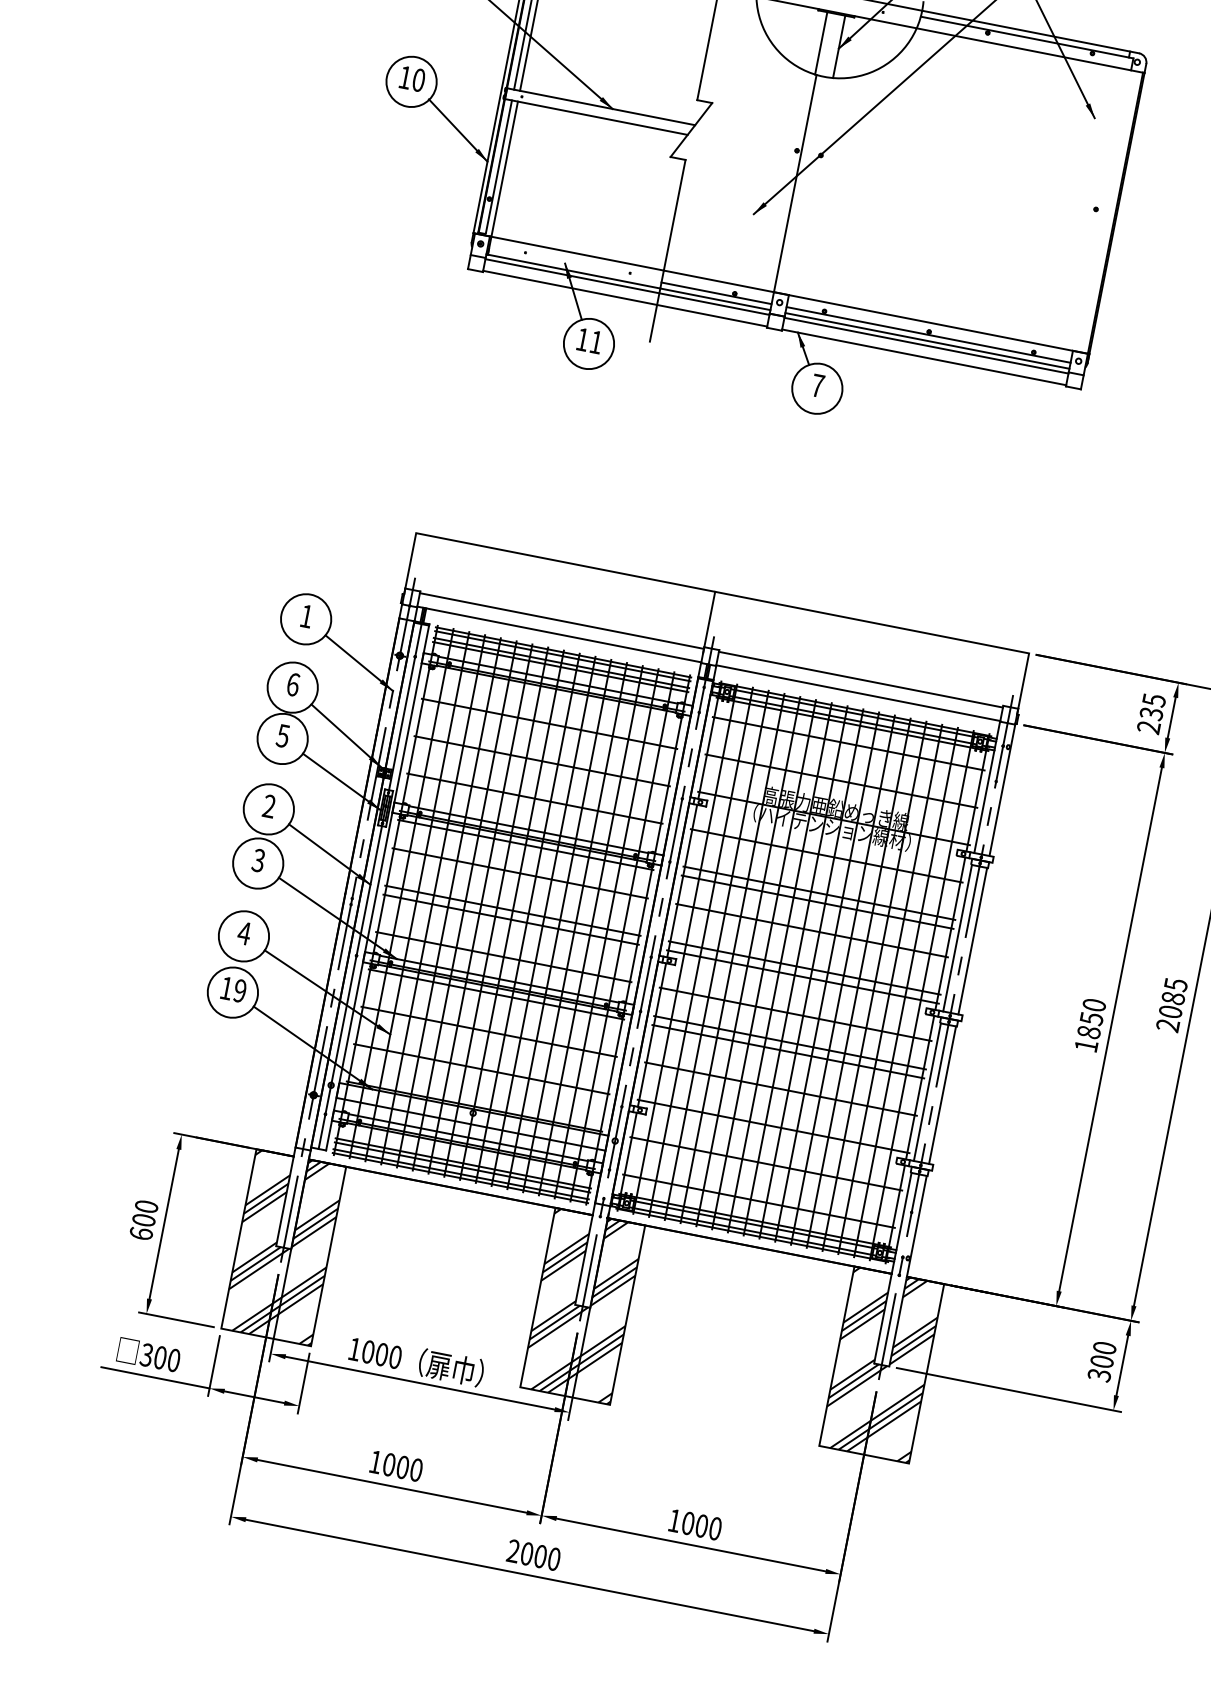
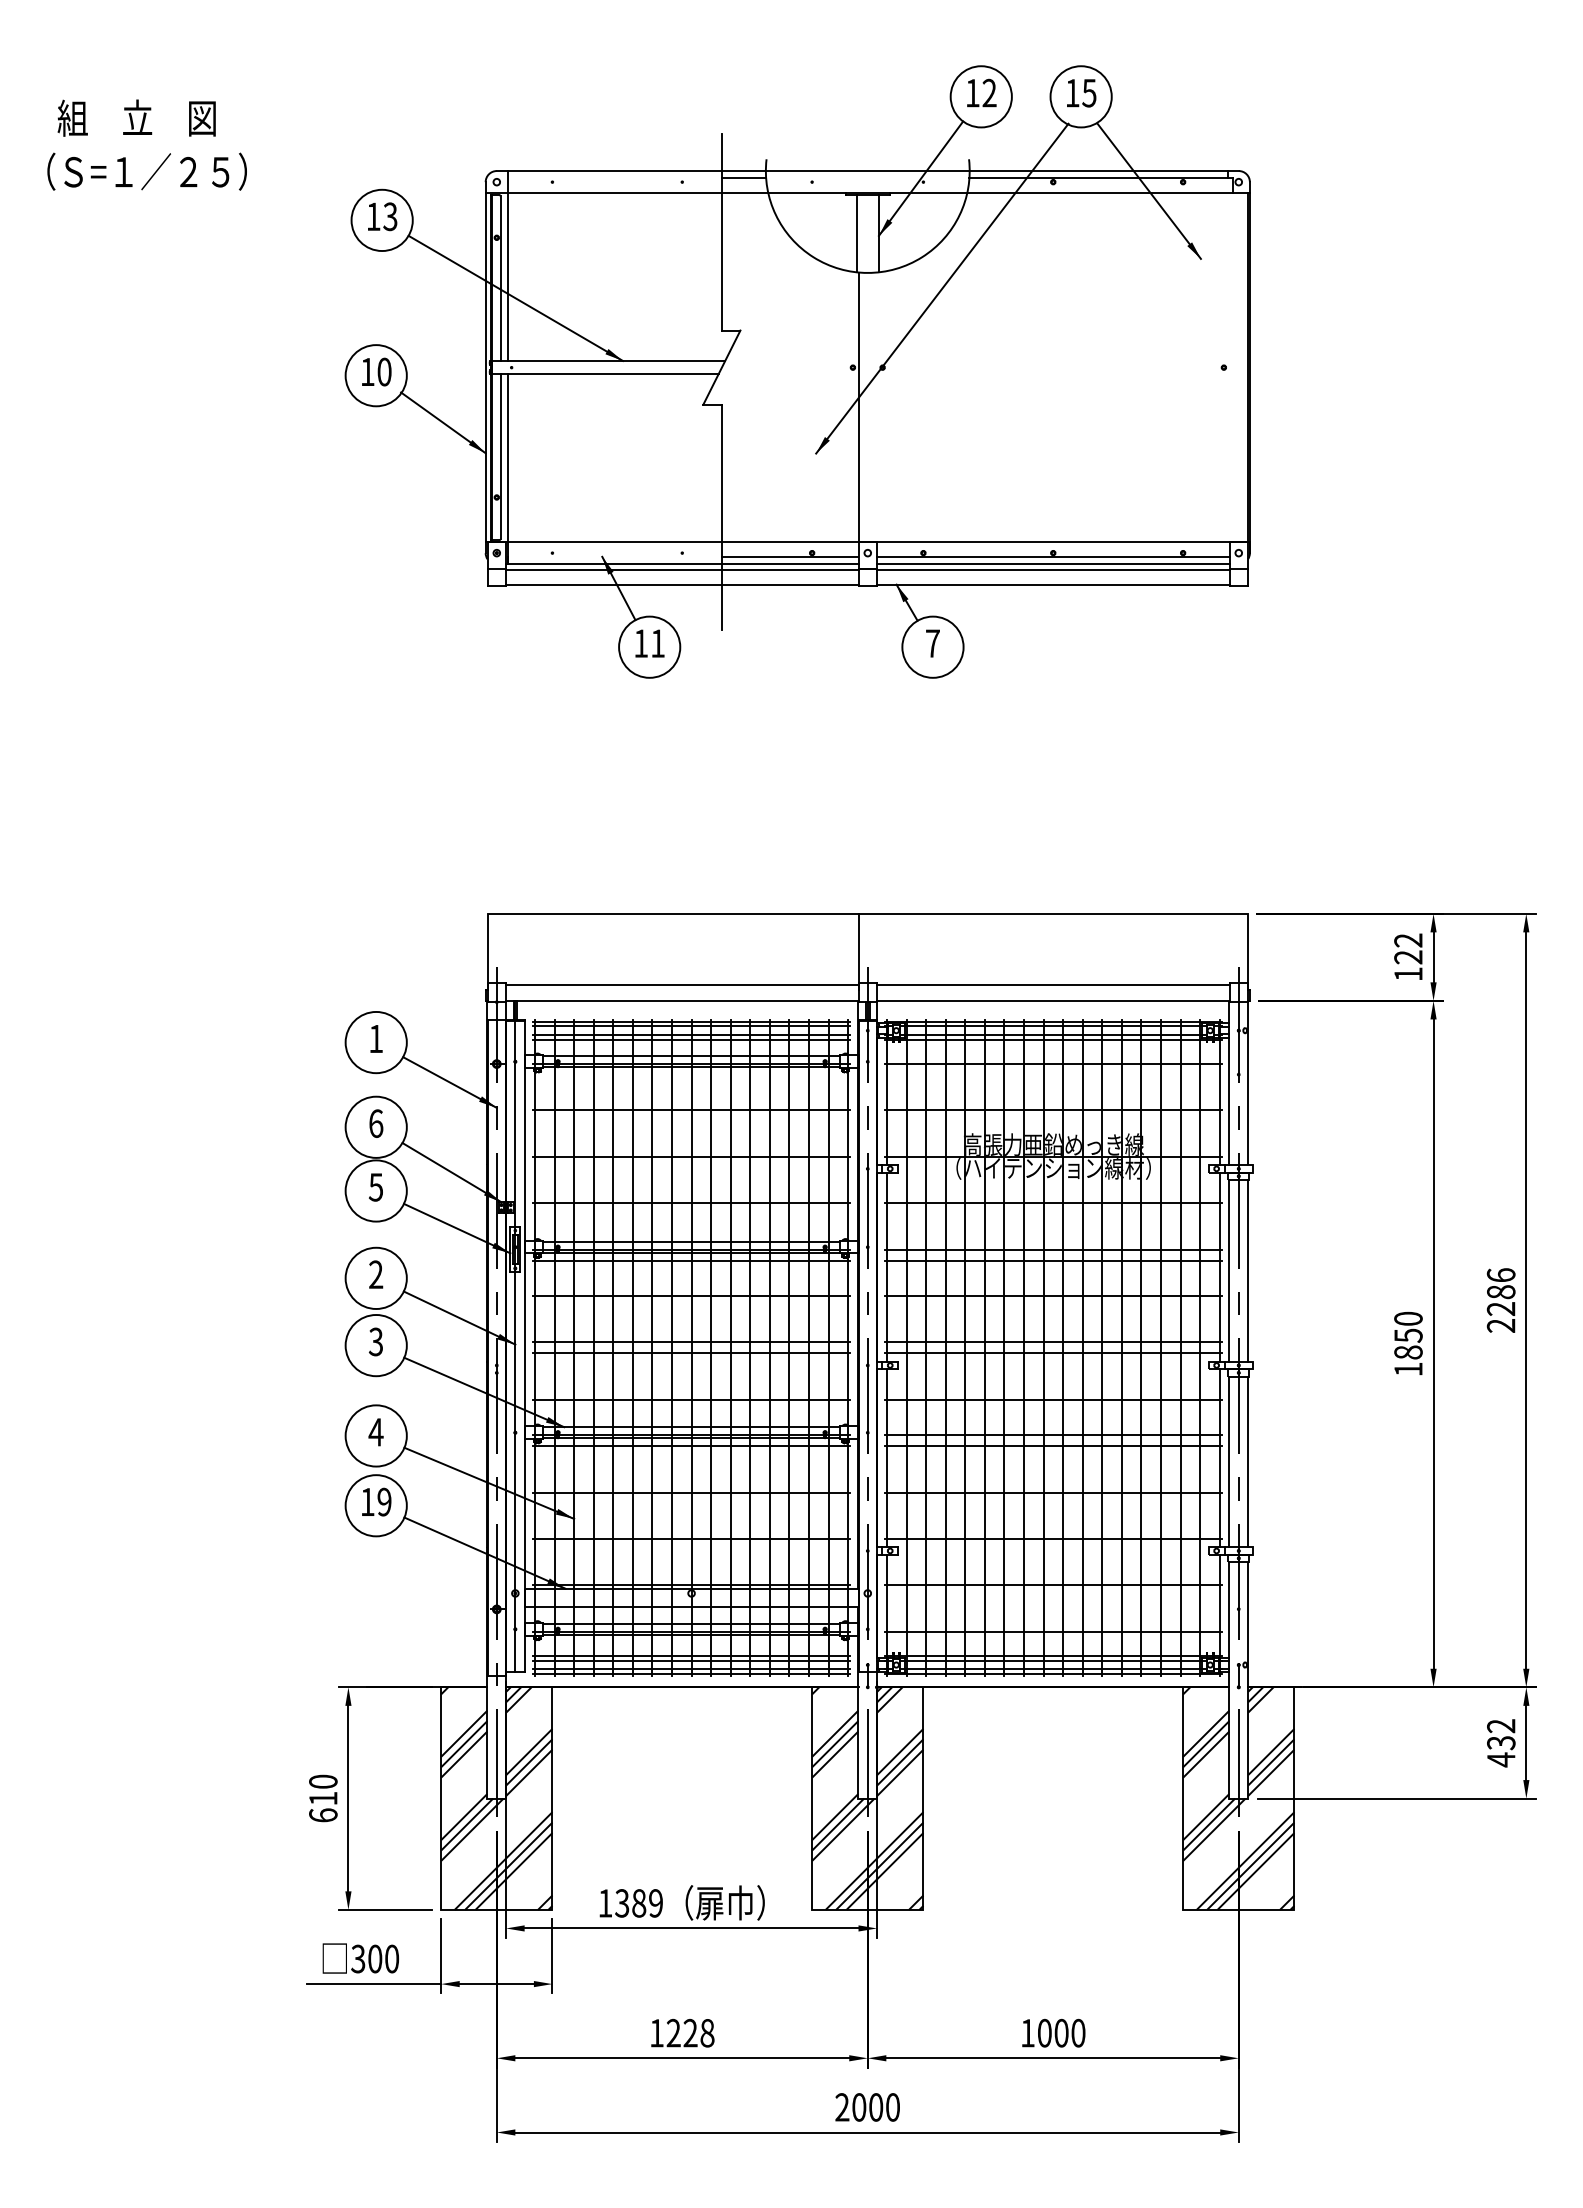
text: (1151, 713) -> (1408, 957), 235 -> 122
text: (1172, 998) -> (1500, 1292), 2085 -> 2286
text: (144, 1220) -> (323, 1798), 600 -> 610
text: (381, 1354) -> (638, 1903), 1000 -> 1389
text: (1102, 1362) -> (1501, 1743), 300 -> 432
text: (402, 1467) -> (690, 2033), 1000 -> 1228

